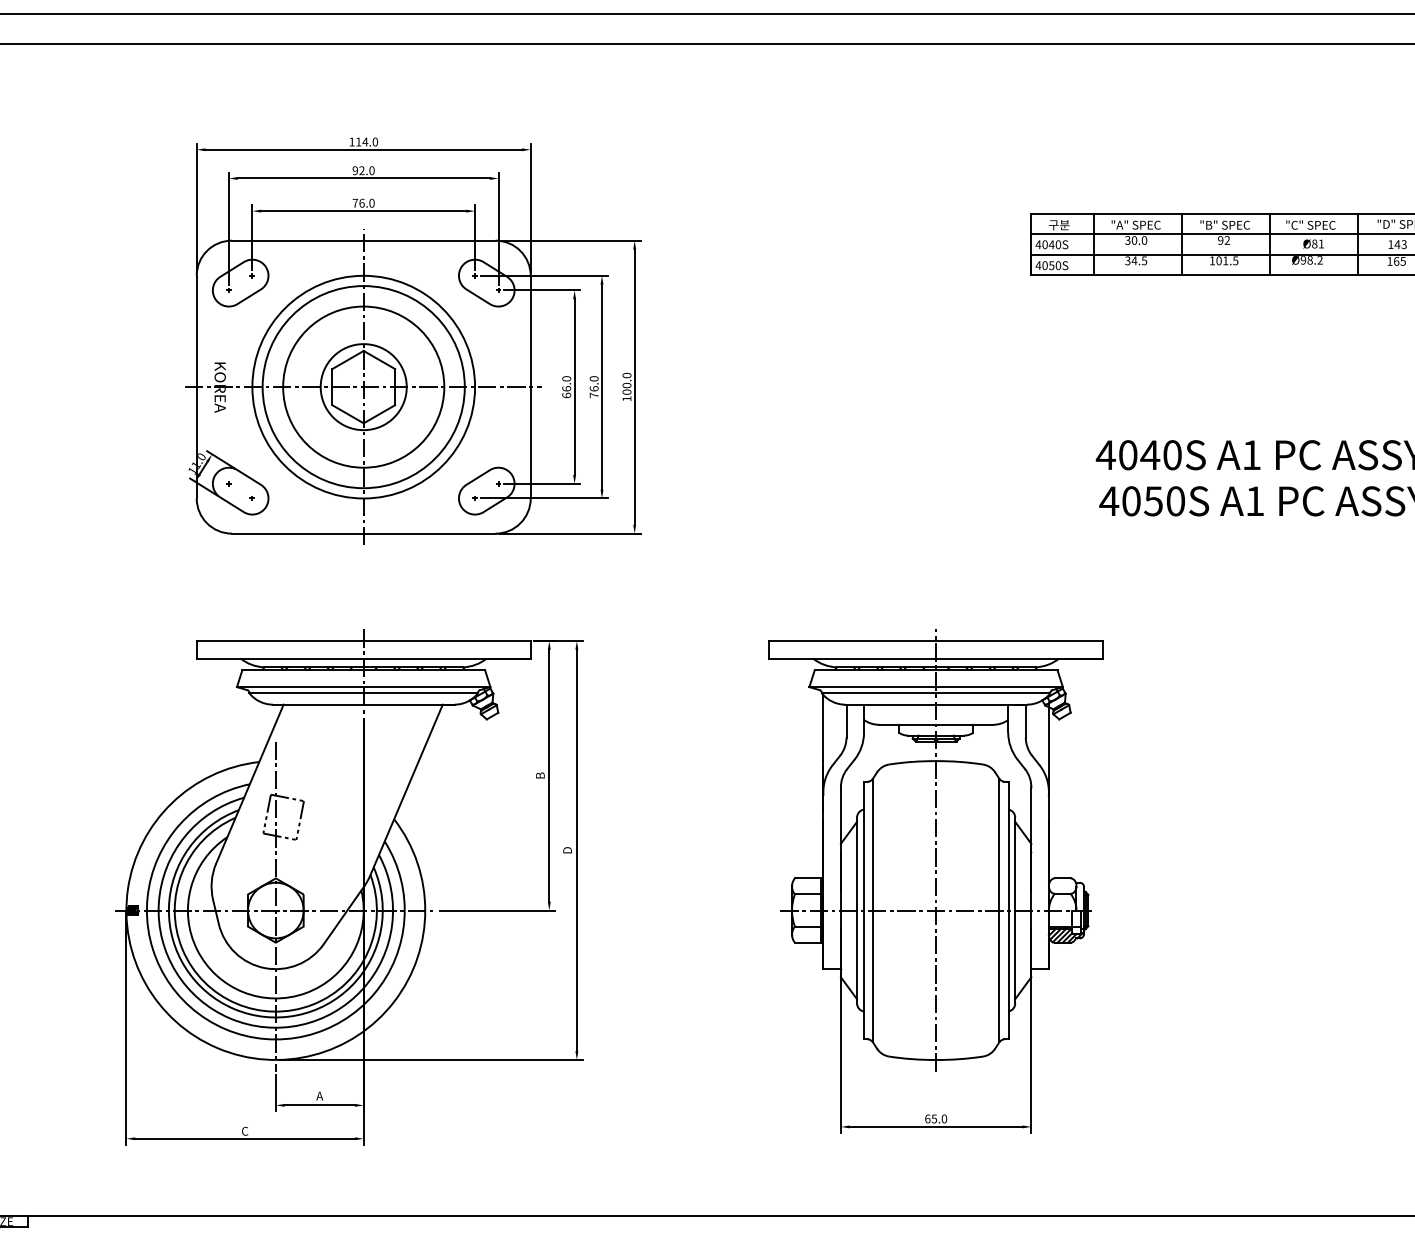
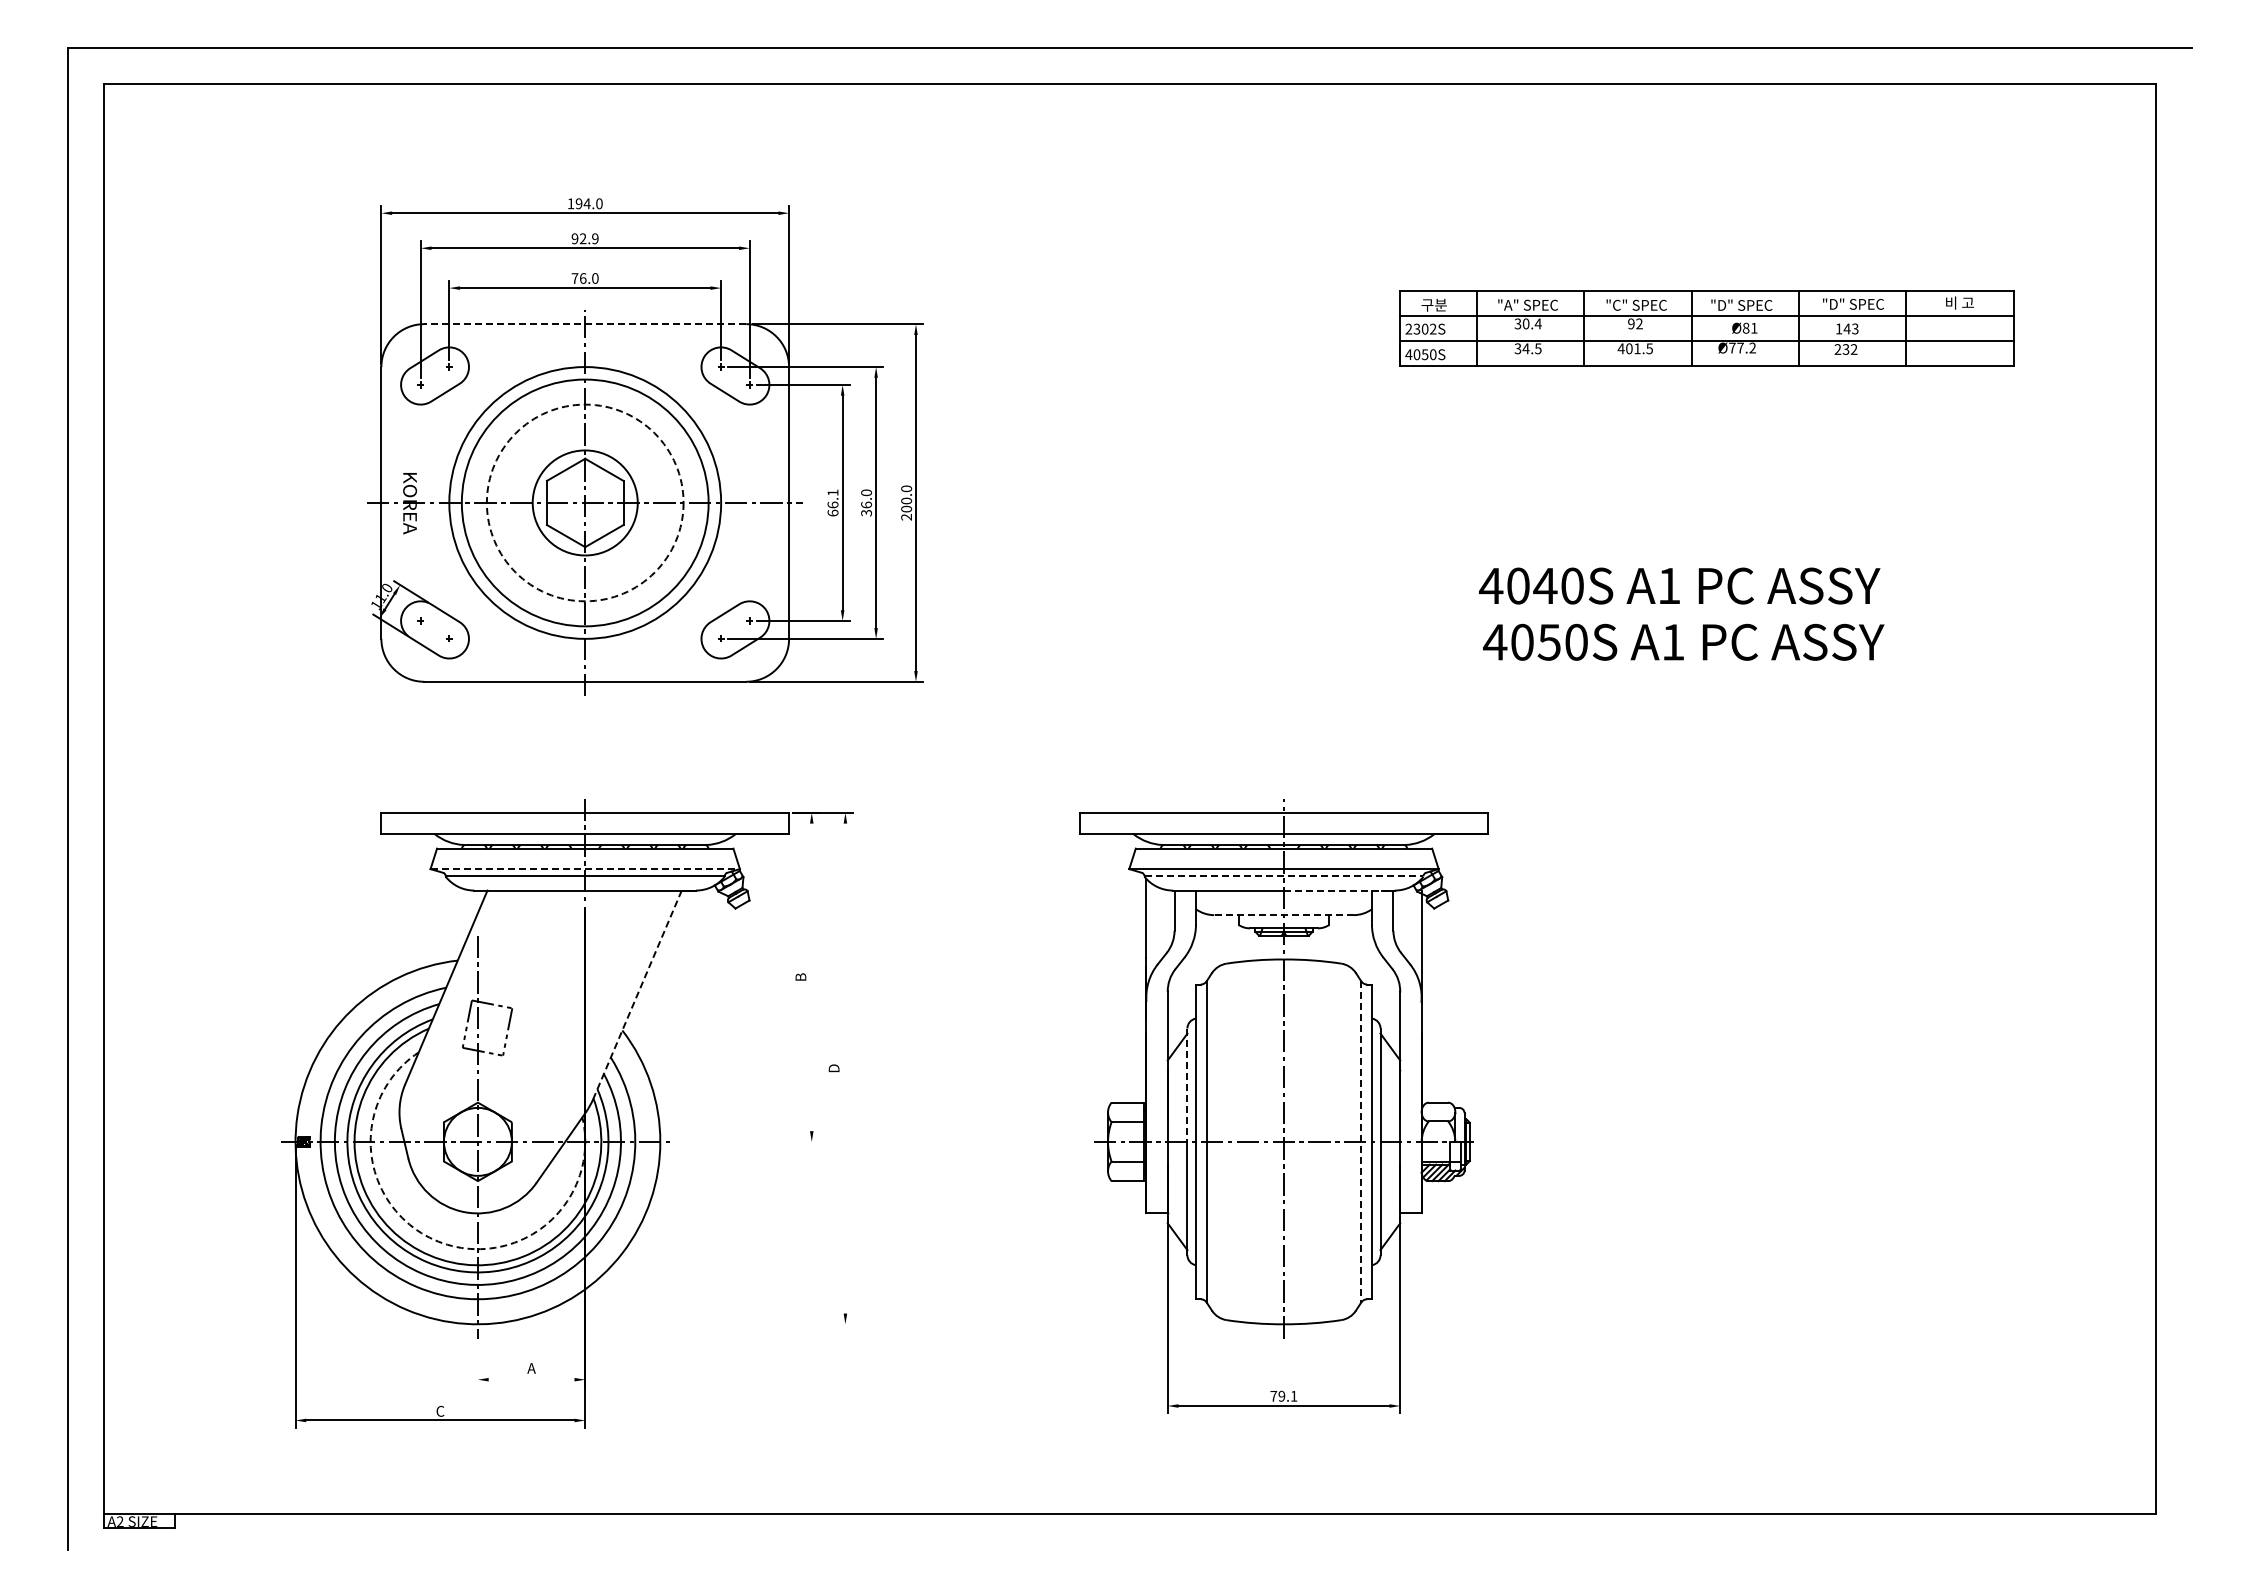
text: (358, 141) -> (578, 203), 114.0 -> 194.0
text: (372, 170) -> (595, 238), 92.0 -> 92.9
text: (1228, 224) -> (1640, 304), "B" SPEC -> "C" SPEC
text: (1313, 224) -> (1744, 304), "C" SPEC -> "D" SPEC
line: (363, 240) -> (585, 324), solid -> dashed
text: (1143, 240) -> (1537, 323), 30.0 -> 30.4
text: (1047, 244) -> (1420, 328), 4040S -> 2302S
text: (1306, 259) -> (1736, 347), Ø98.2 -> Ø77.2
text: (1211, 260) -> (1620, 348), 101.5 -> 401.5
text: (1396, 261) -> (1845, 349), 165 -> 232
text: (566, 378) -> (832, 492), 66.0 -> 66.1
circle: (363, 386) -> (584, 502), solid -> dashed
text: (594, 394) -> (866, 512), 76.0 -> 36.0
text: (626, 399) -> (906, 517), 100.0 -> 200.0
line: (363, 687) -> (585, 869), solid -> dashed
line: (936, 693) -> (1284, 876), solid -> dashed
line: (981, 704) -> (1339, 890), solid -> dashed
line: (935, 725) -> (1283, 915), solid -> dashed
line: (549, 775) -> (811, 977), removed
line: (406, 790) -> (637, 995), solid -> dashed
line: (576, 850) -> (845, 1068), removed
line: (857, 864) -> (1187, 1085), solid -> dashed
line: (497, 910) -> (748, 1141), removed
line: (999, 910) -> (1361, 1141), solid -> dashed
arc: (243, 992) -> (438, 1241), solid -> dashed
line: (430, 1060) -> (666, 1324), removed
line: (275, 1092) -> (477, 1364), removed
line: (319, 1105) -> (531, 1379), removed
text: (935, 1118) -> (1283, 1395), 65.0 -> 79.1

